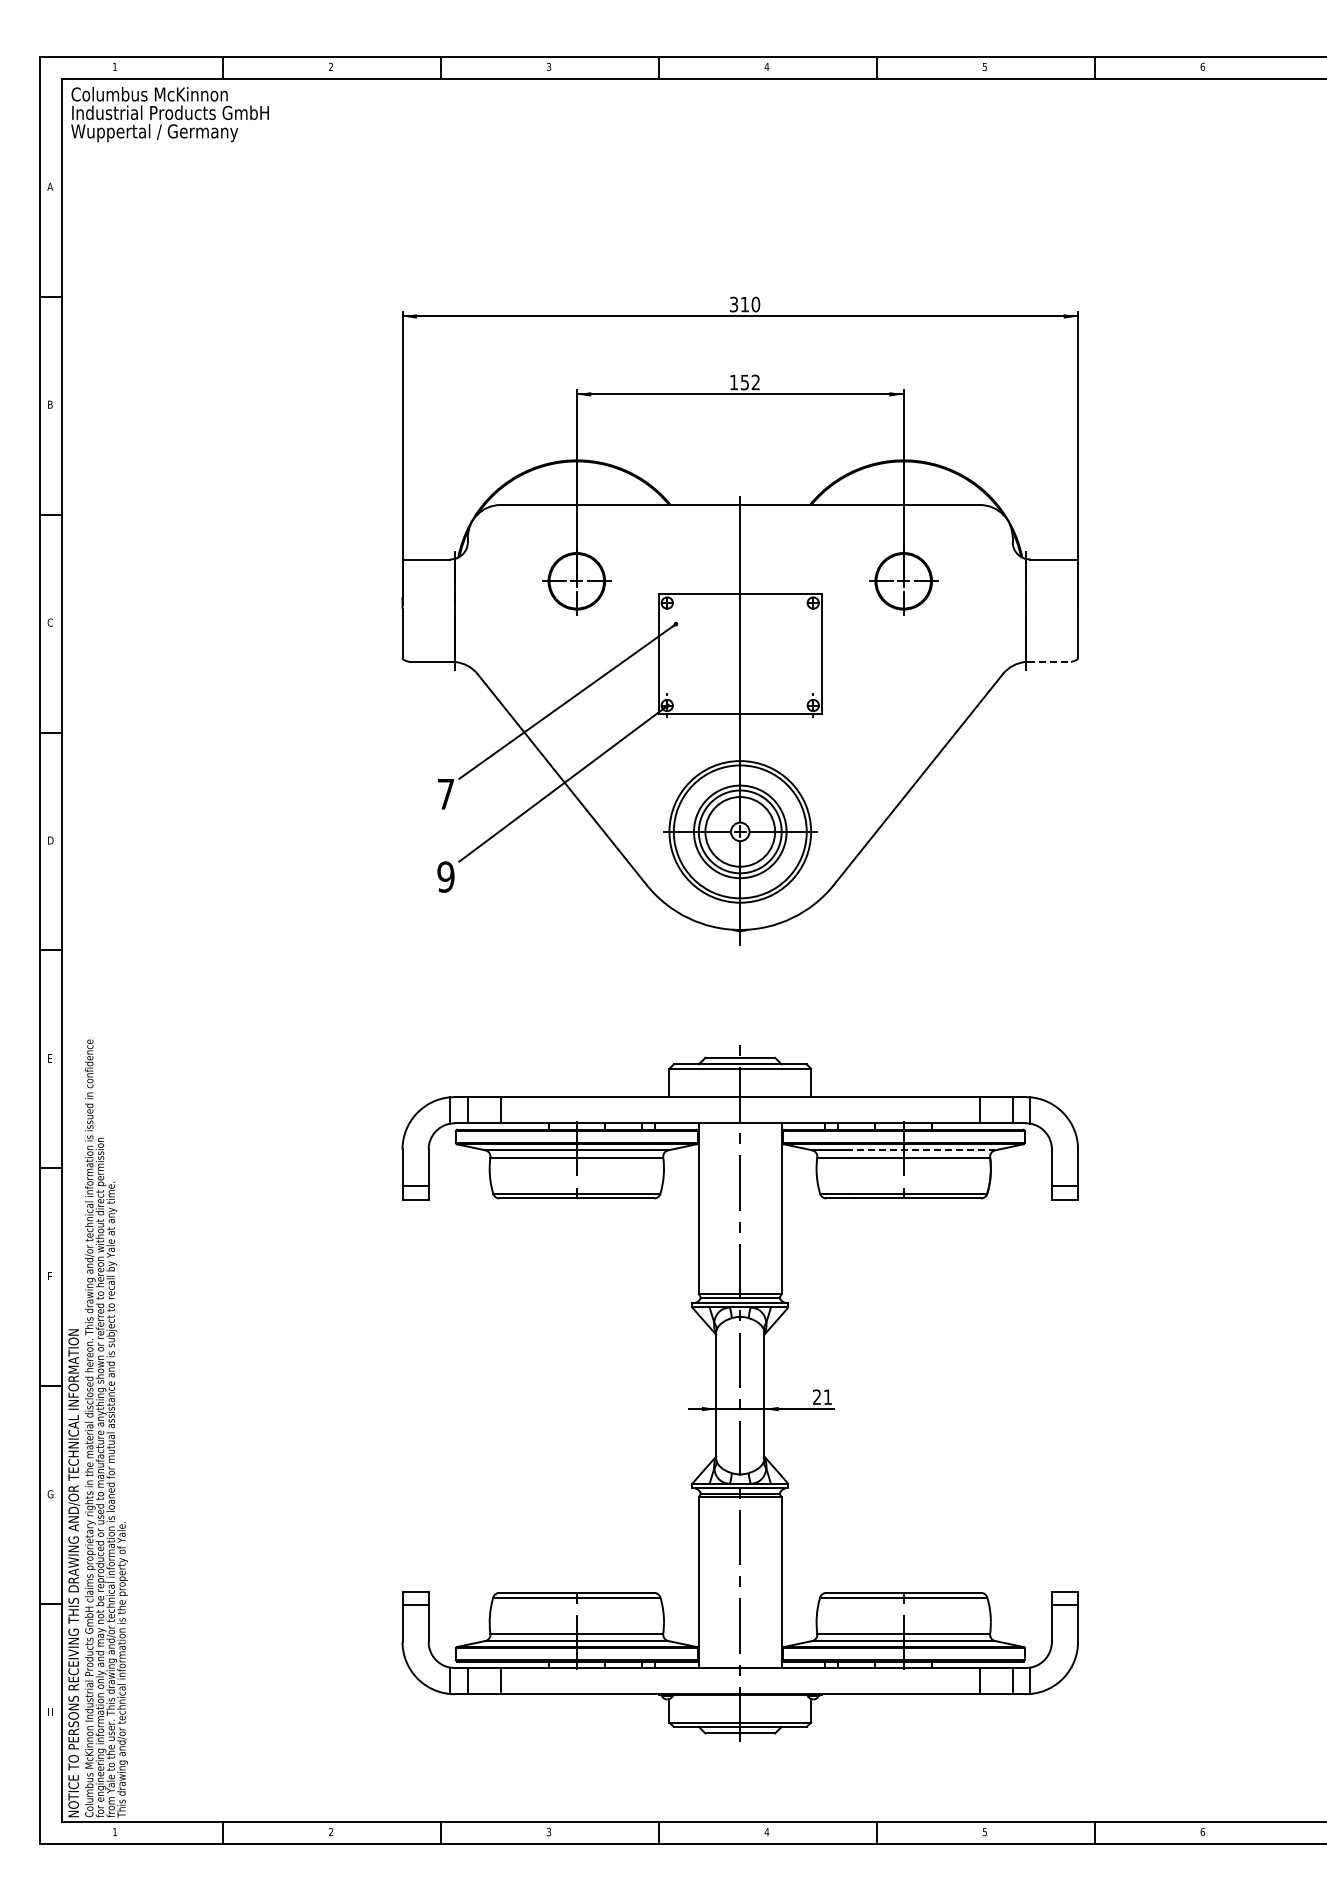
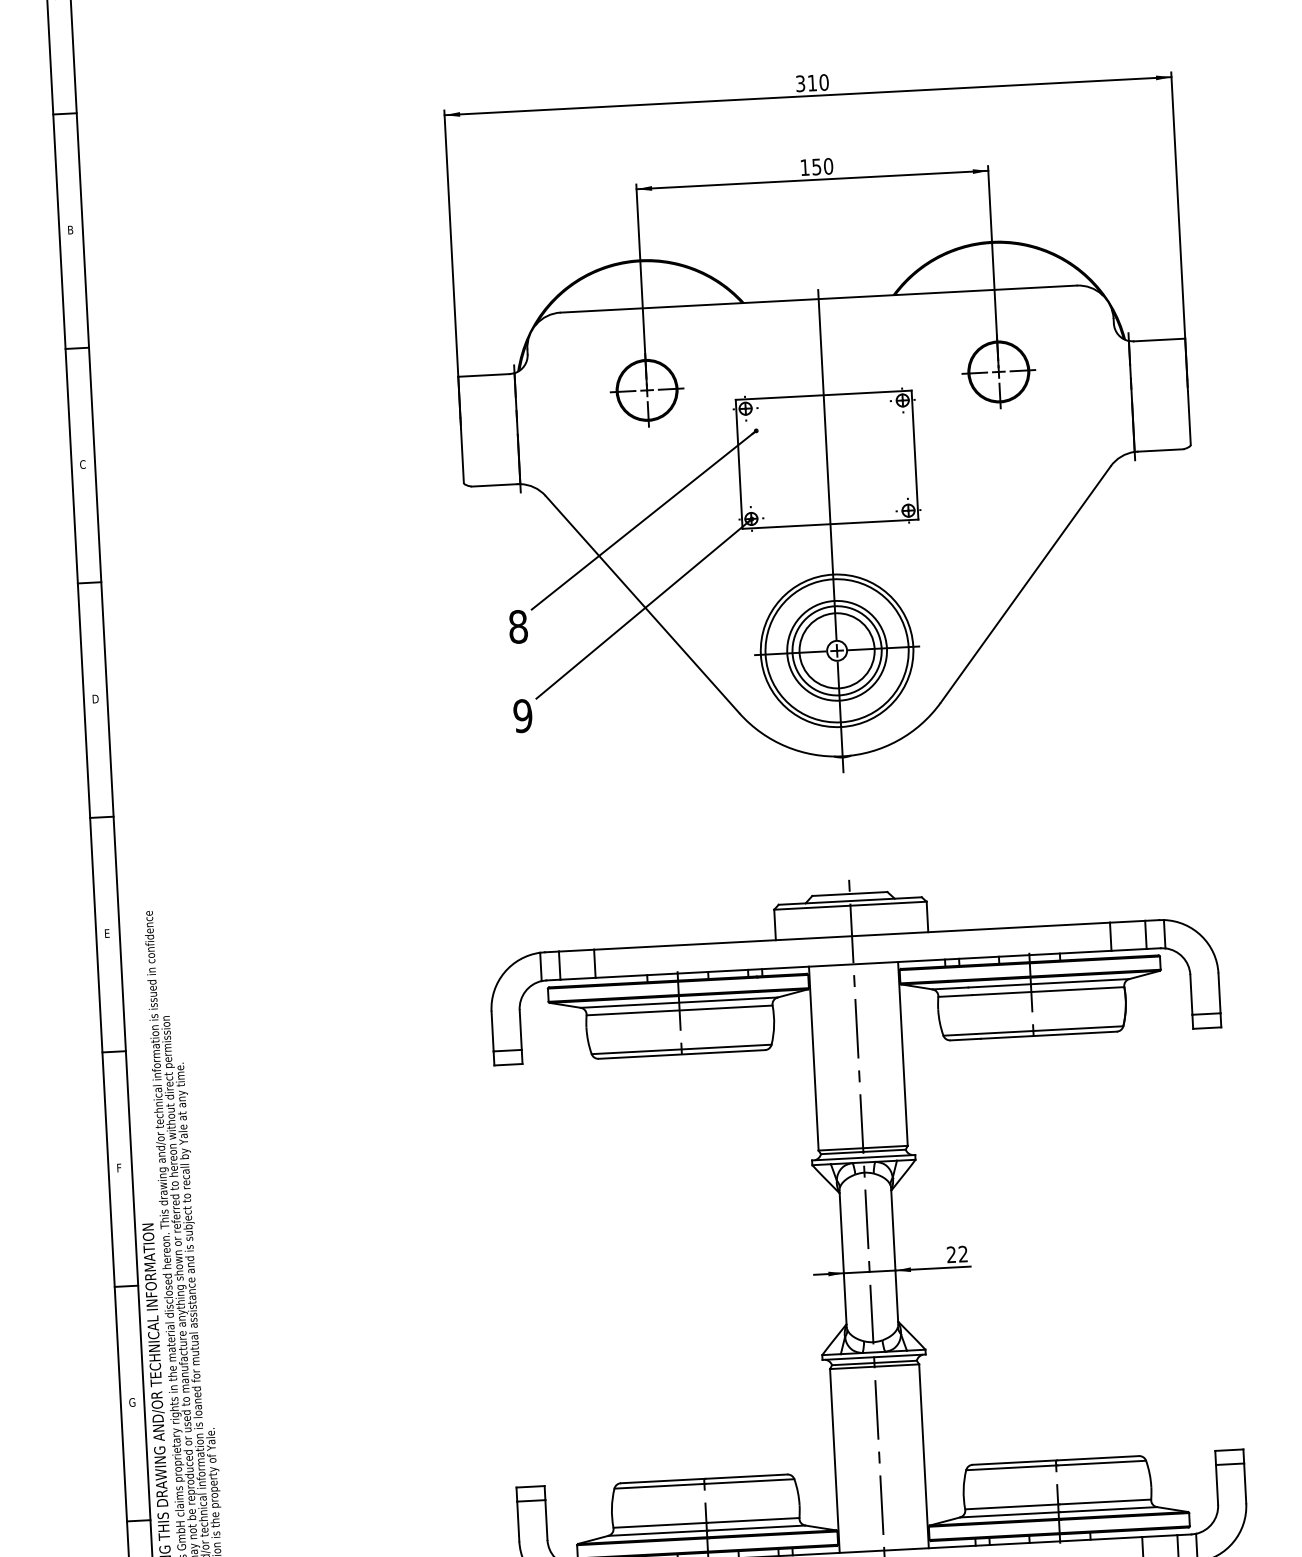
text: (755, 382) -> (828, 166), 152 -> 150
line: (1050, 661) -> (1161, 449), dashed -> solid
text: (445, 793) -> (517, 626), 7 -> 8
line: (920, 1150) -> (1048, 983), dashed -> solid
text: (827, 1396) -> (962, 1253), 21 -> 22

